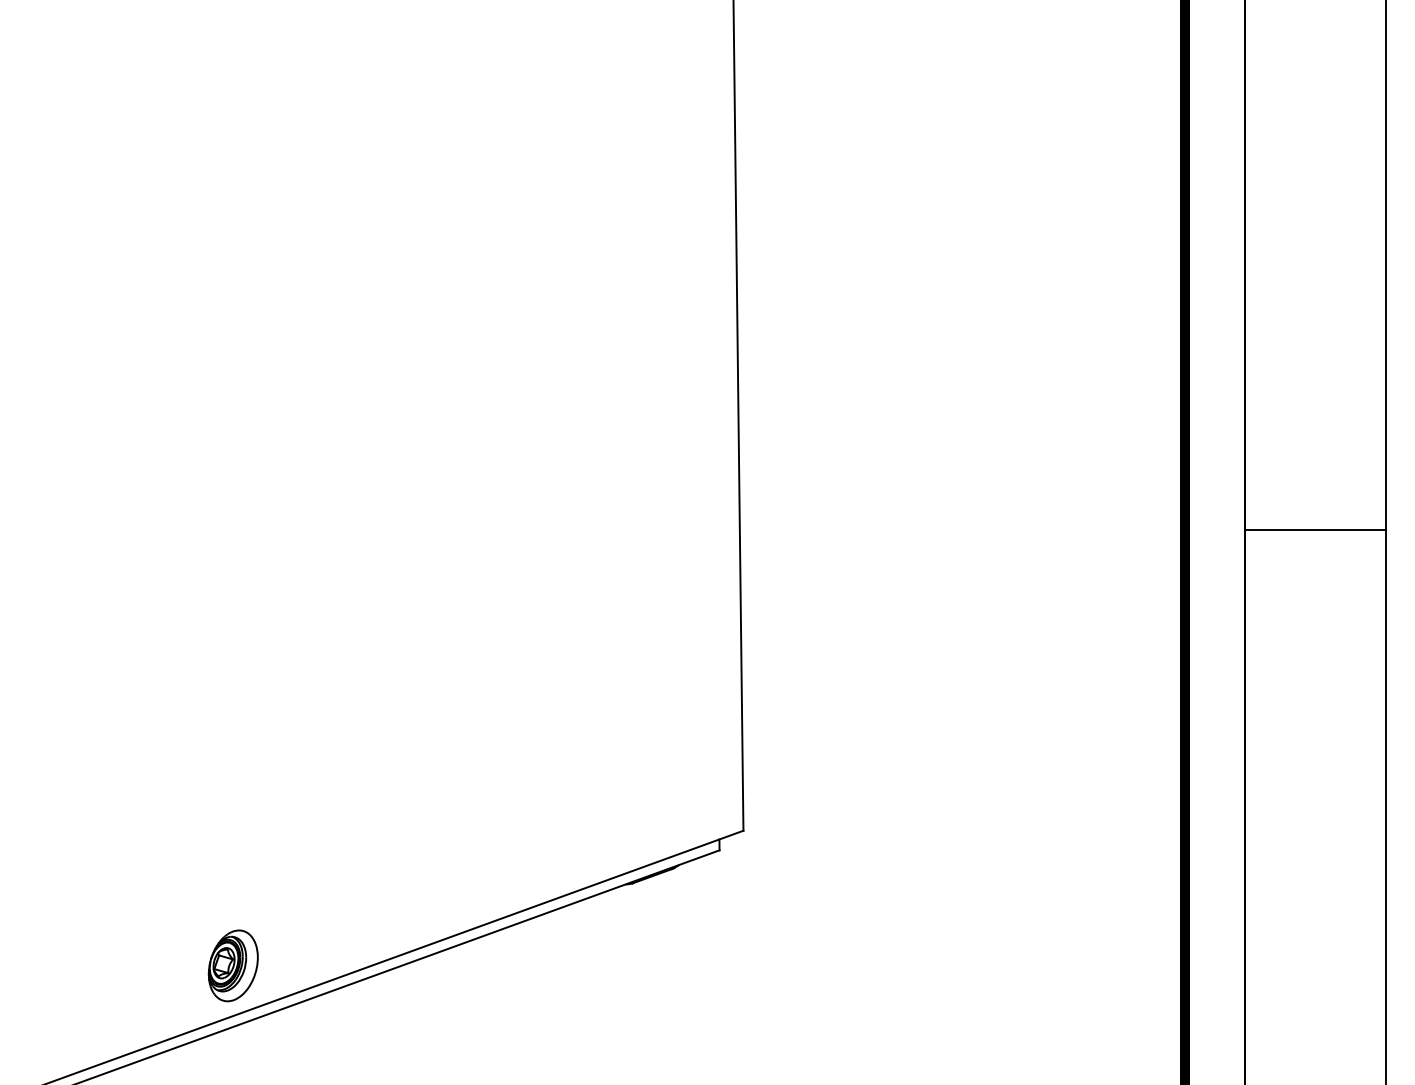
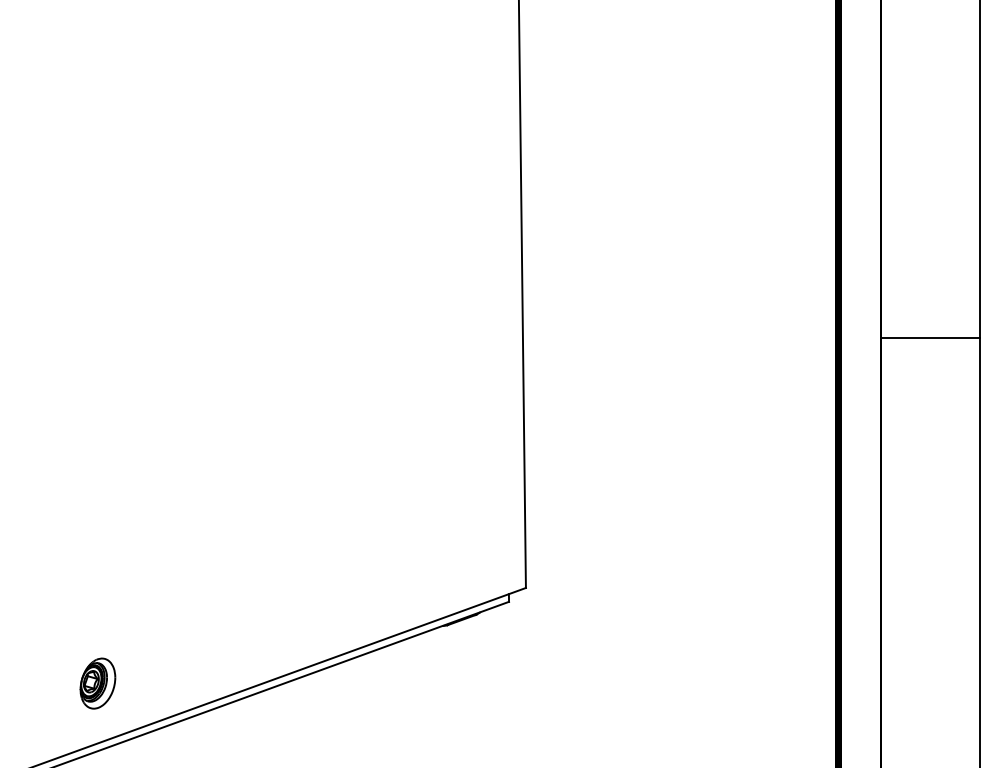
line: (1315, 530) -> (930, 338), moved
part: (232, 965) -> (97, 683), moved

